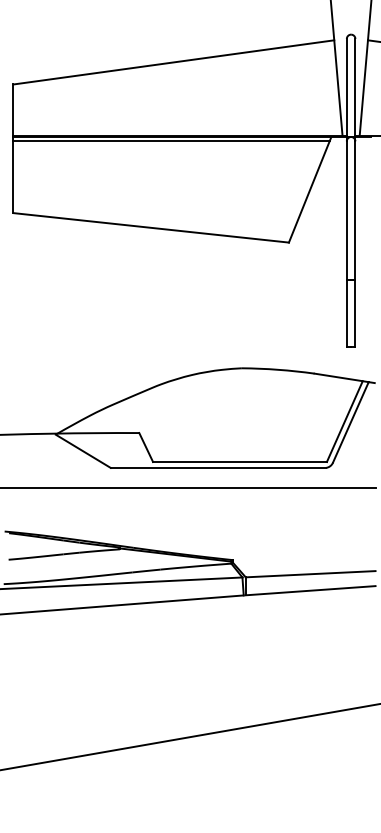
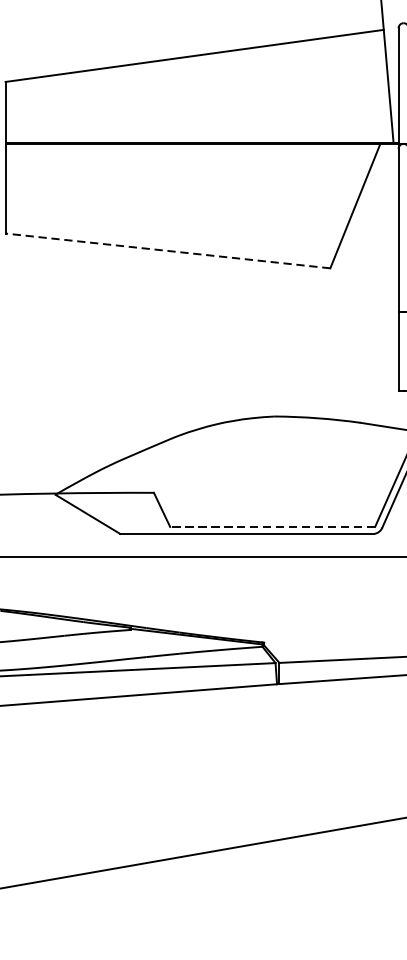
line: (171, 141) -> (191, 149), removed
line: (151, 227) -> (168, 250), solid -> dashed
line: (240, 462) -> (273, 527), solid -> dashed

